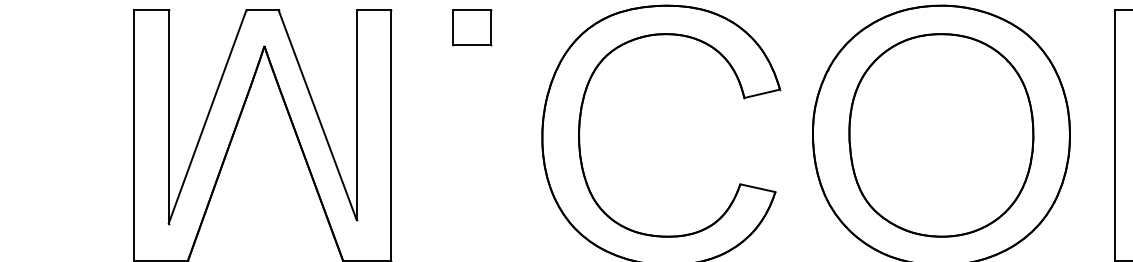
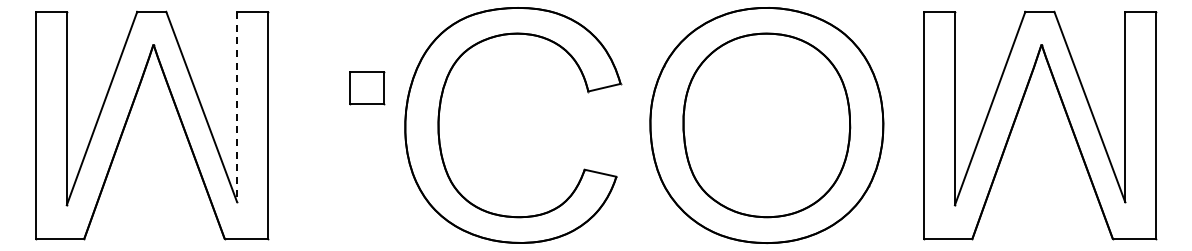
part: (473, 28) -> (367, 88), moved
line: (357, 115) -> (237, 107), solid -> dashed

